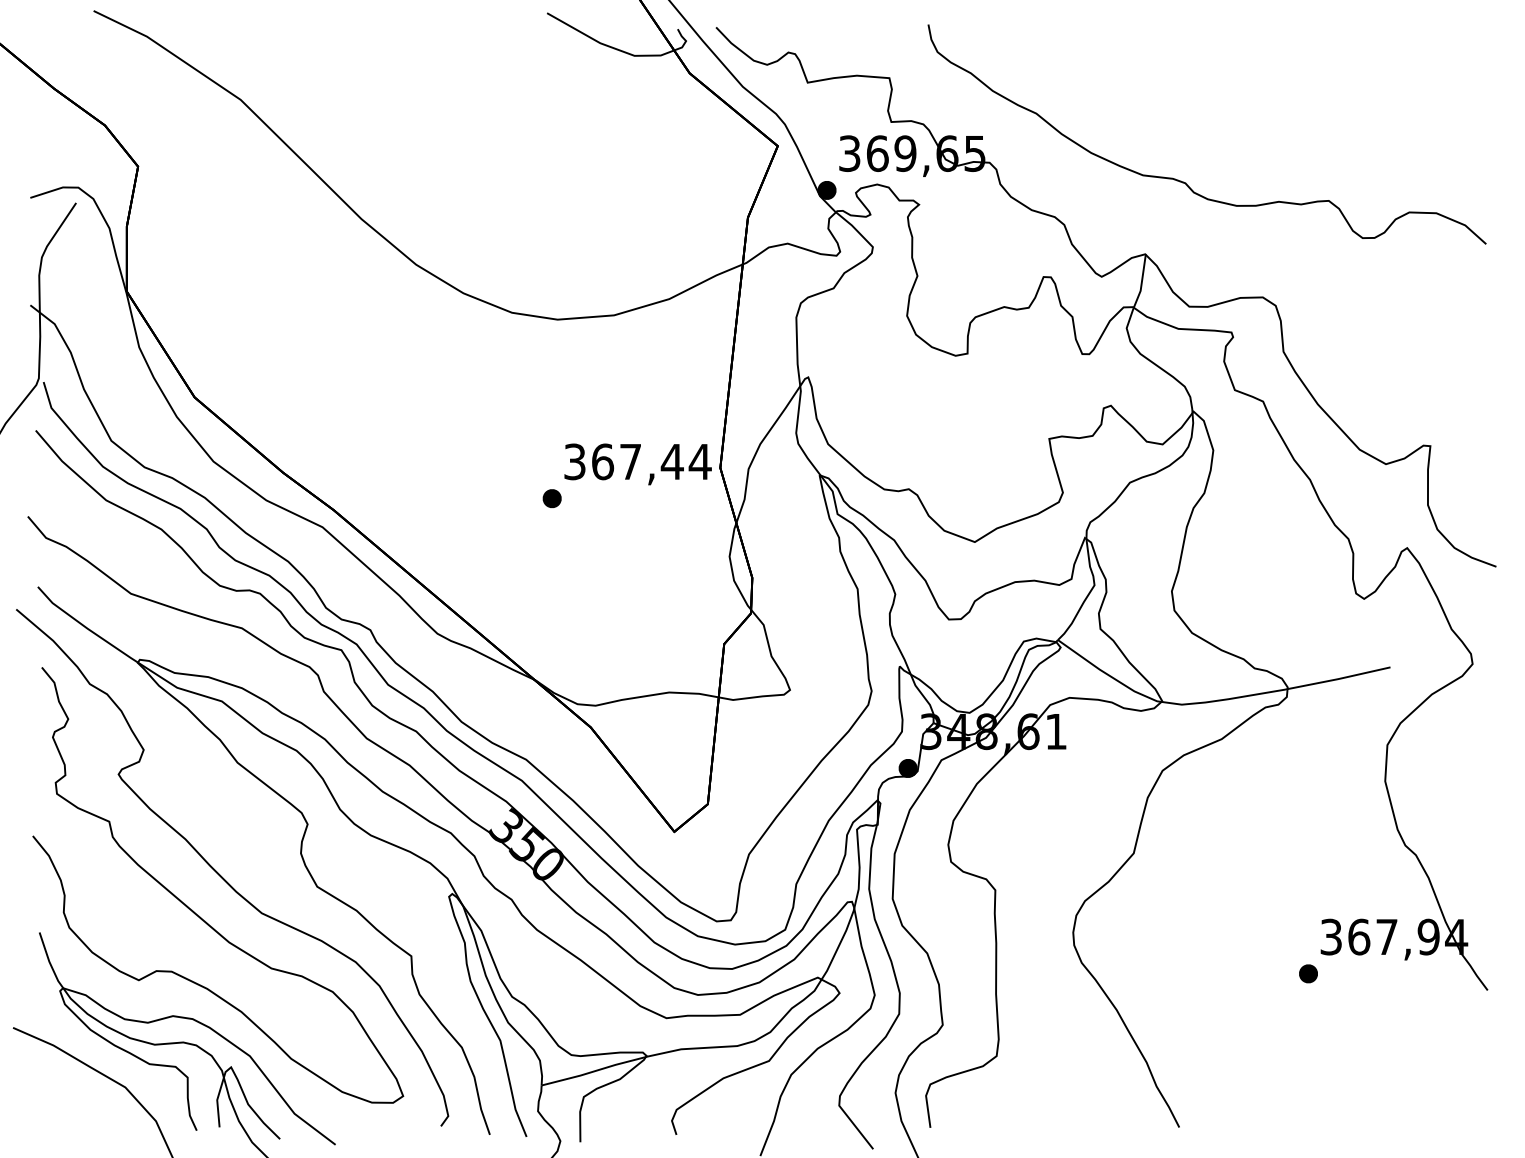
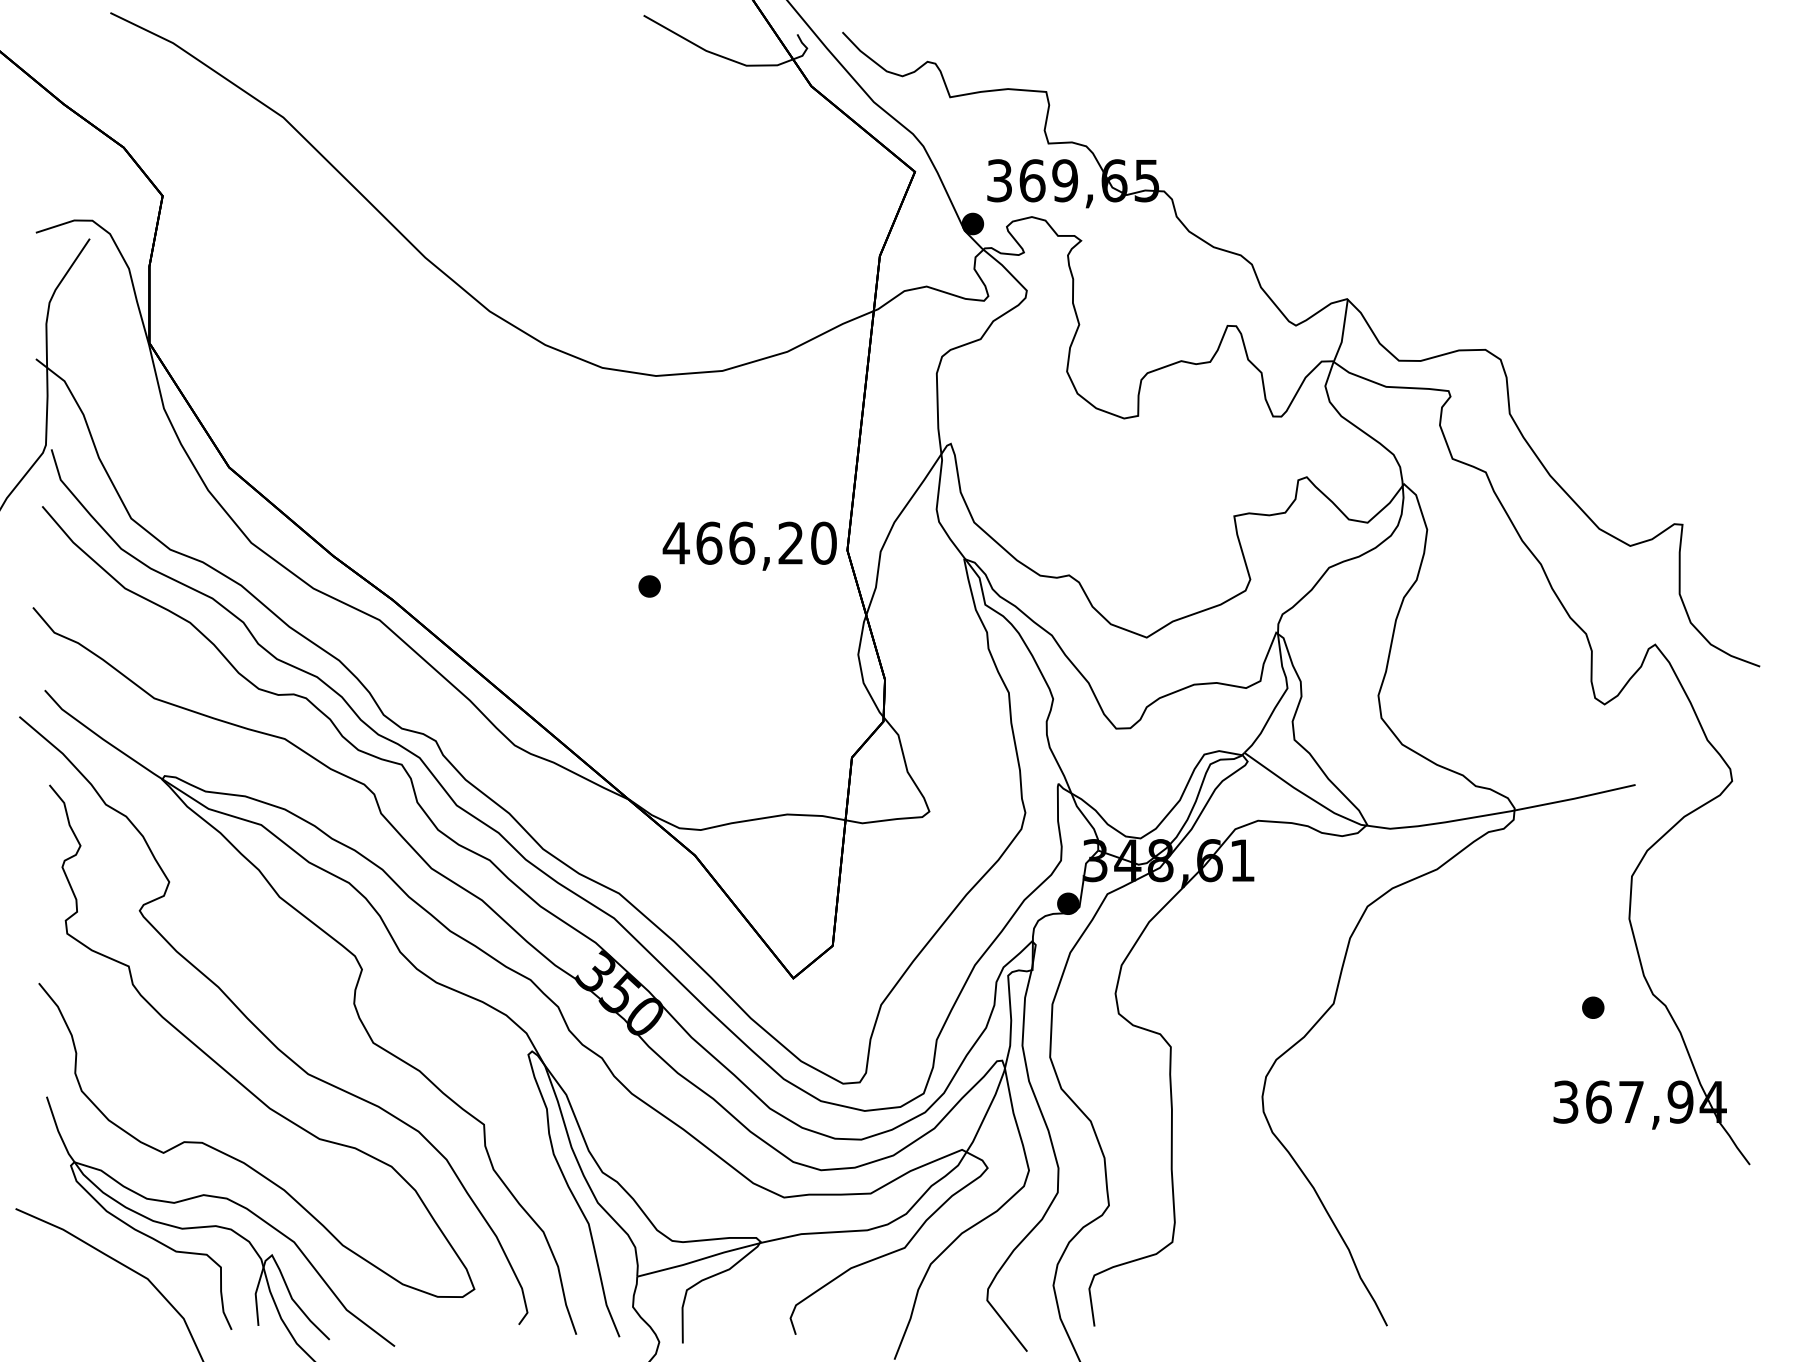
part: (1183, 181) -> (1392, 213), removed
text: (637, 461) -> (749, 542), 367,44 -> 466,20
part: (1308, 973) -> (1593, 1007), moved

